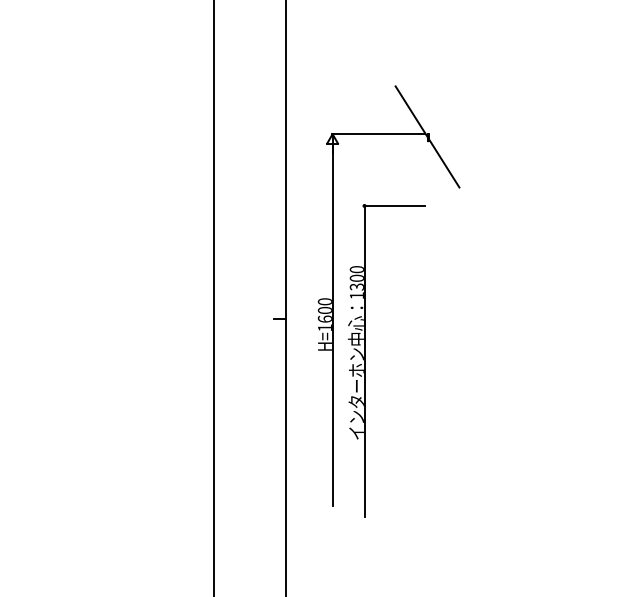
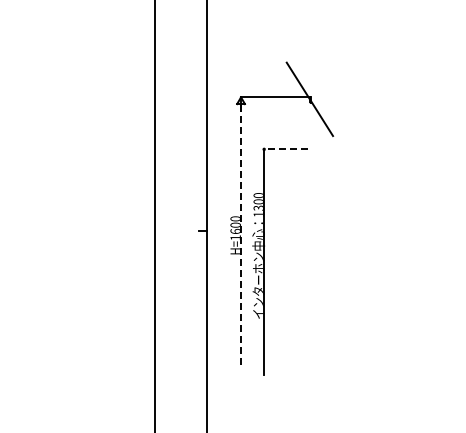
line: (393, 206) -> (285, 149), solid -> dashed
line: (333, 326) -> (241, 236), solid -> dashed

